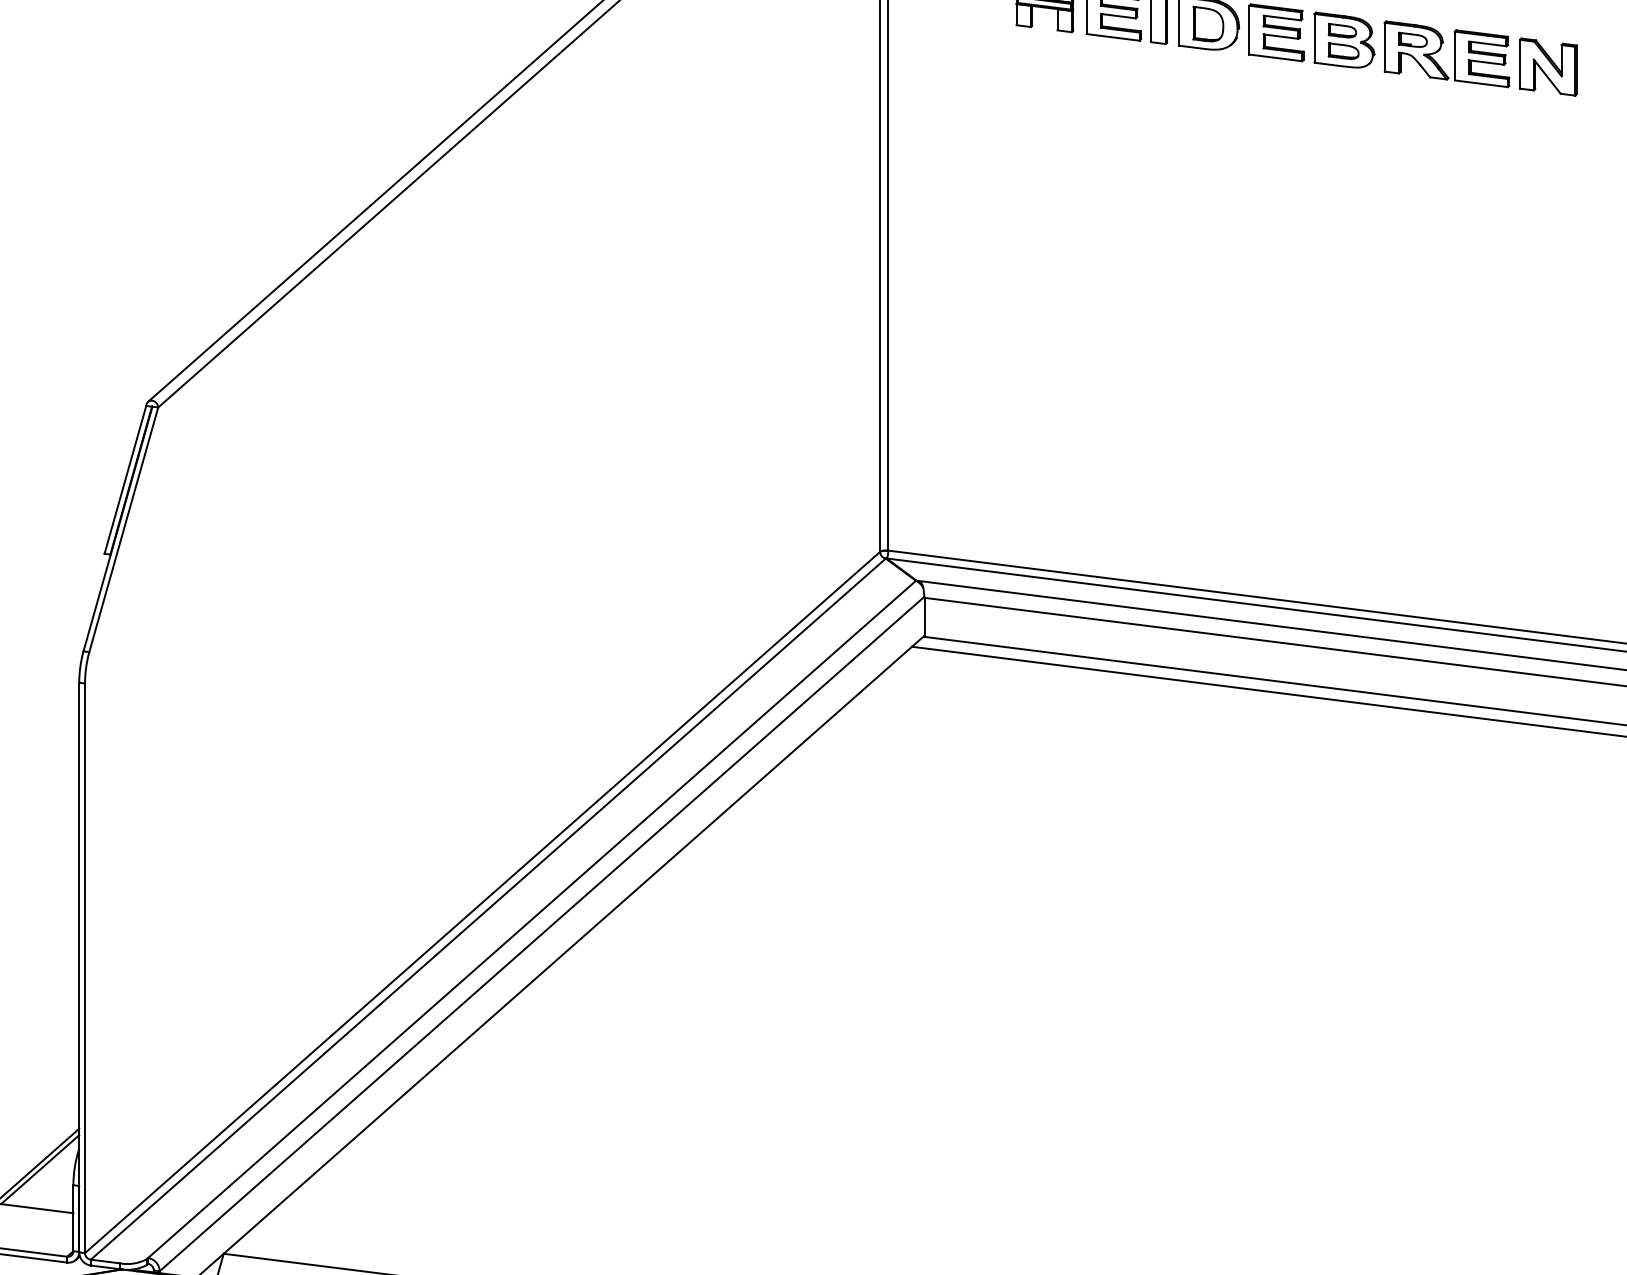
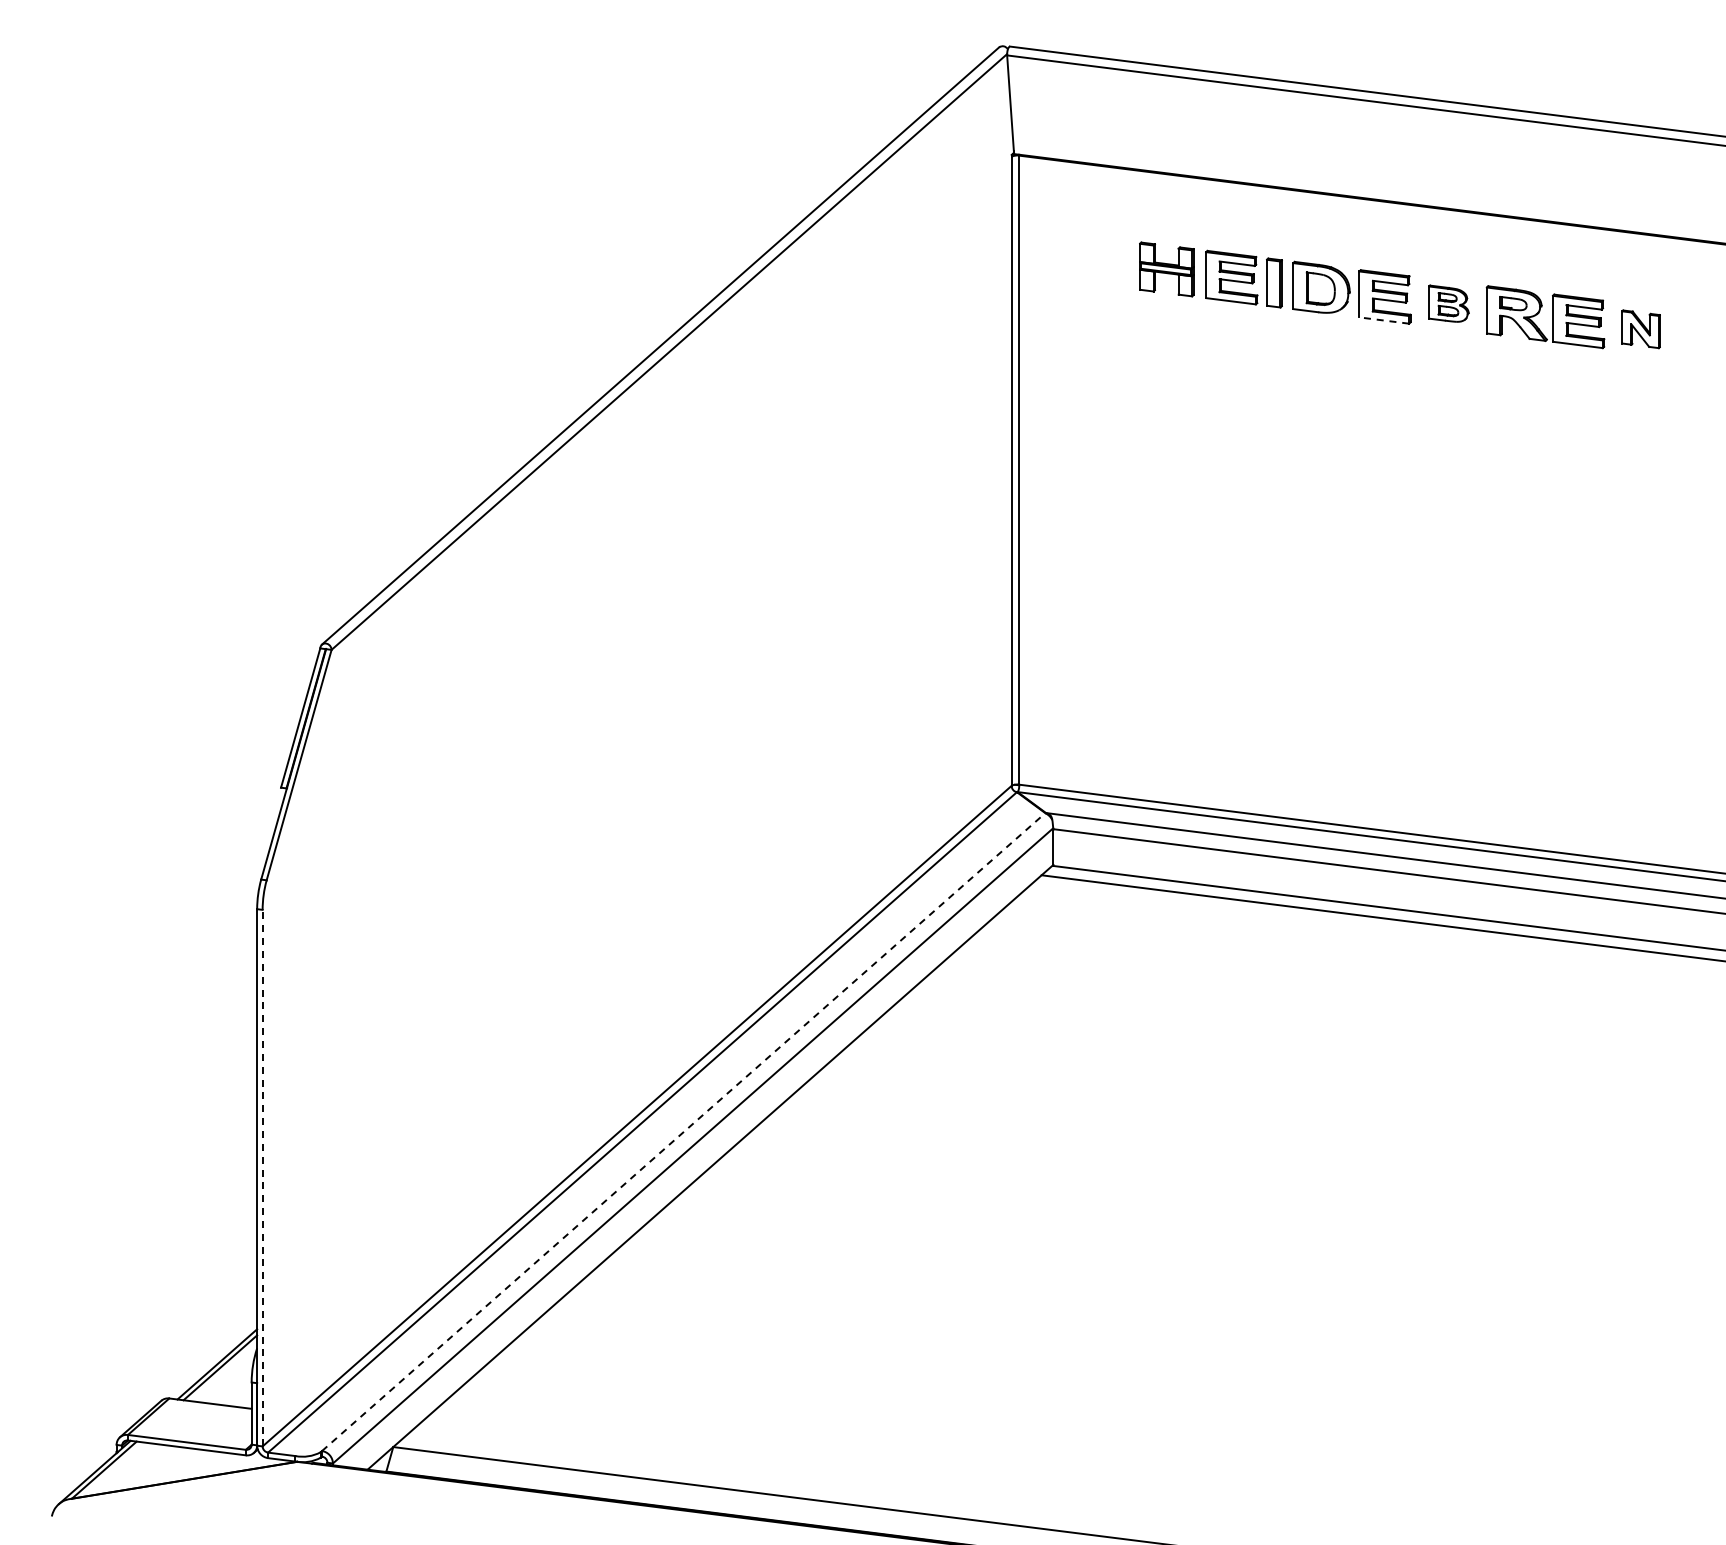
part: (1343, 39) -> (1448, 303), size x0.7
line: (1274, 57) -> (1383, 320), solid -> dashed
part: (1547, 67) -> (1640, 329), size x0.7
line: (532, 918) -> (684, 1131), solid -> dashed
line: (84, 967) -> (262, 1177), solid -> dashed

